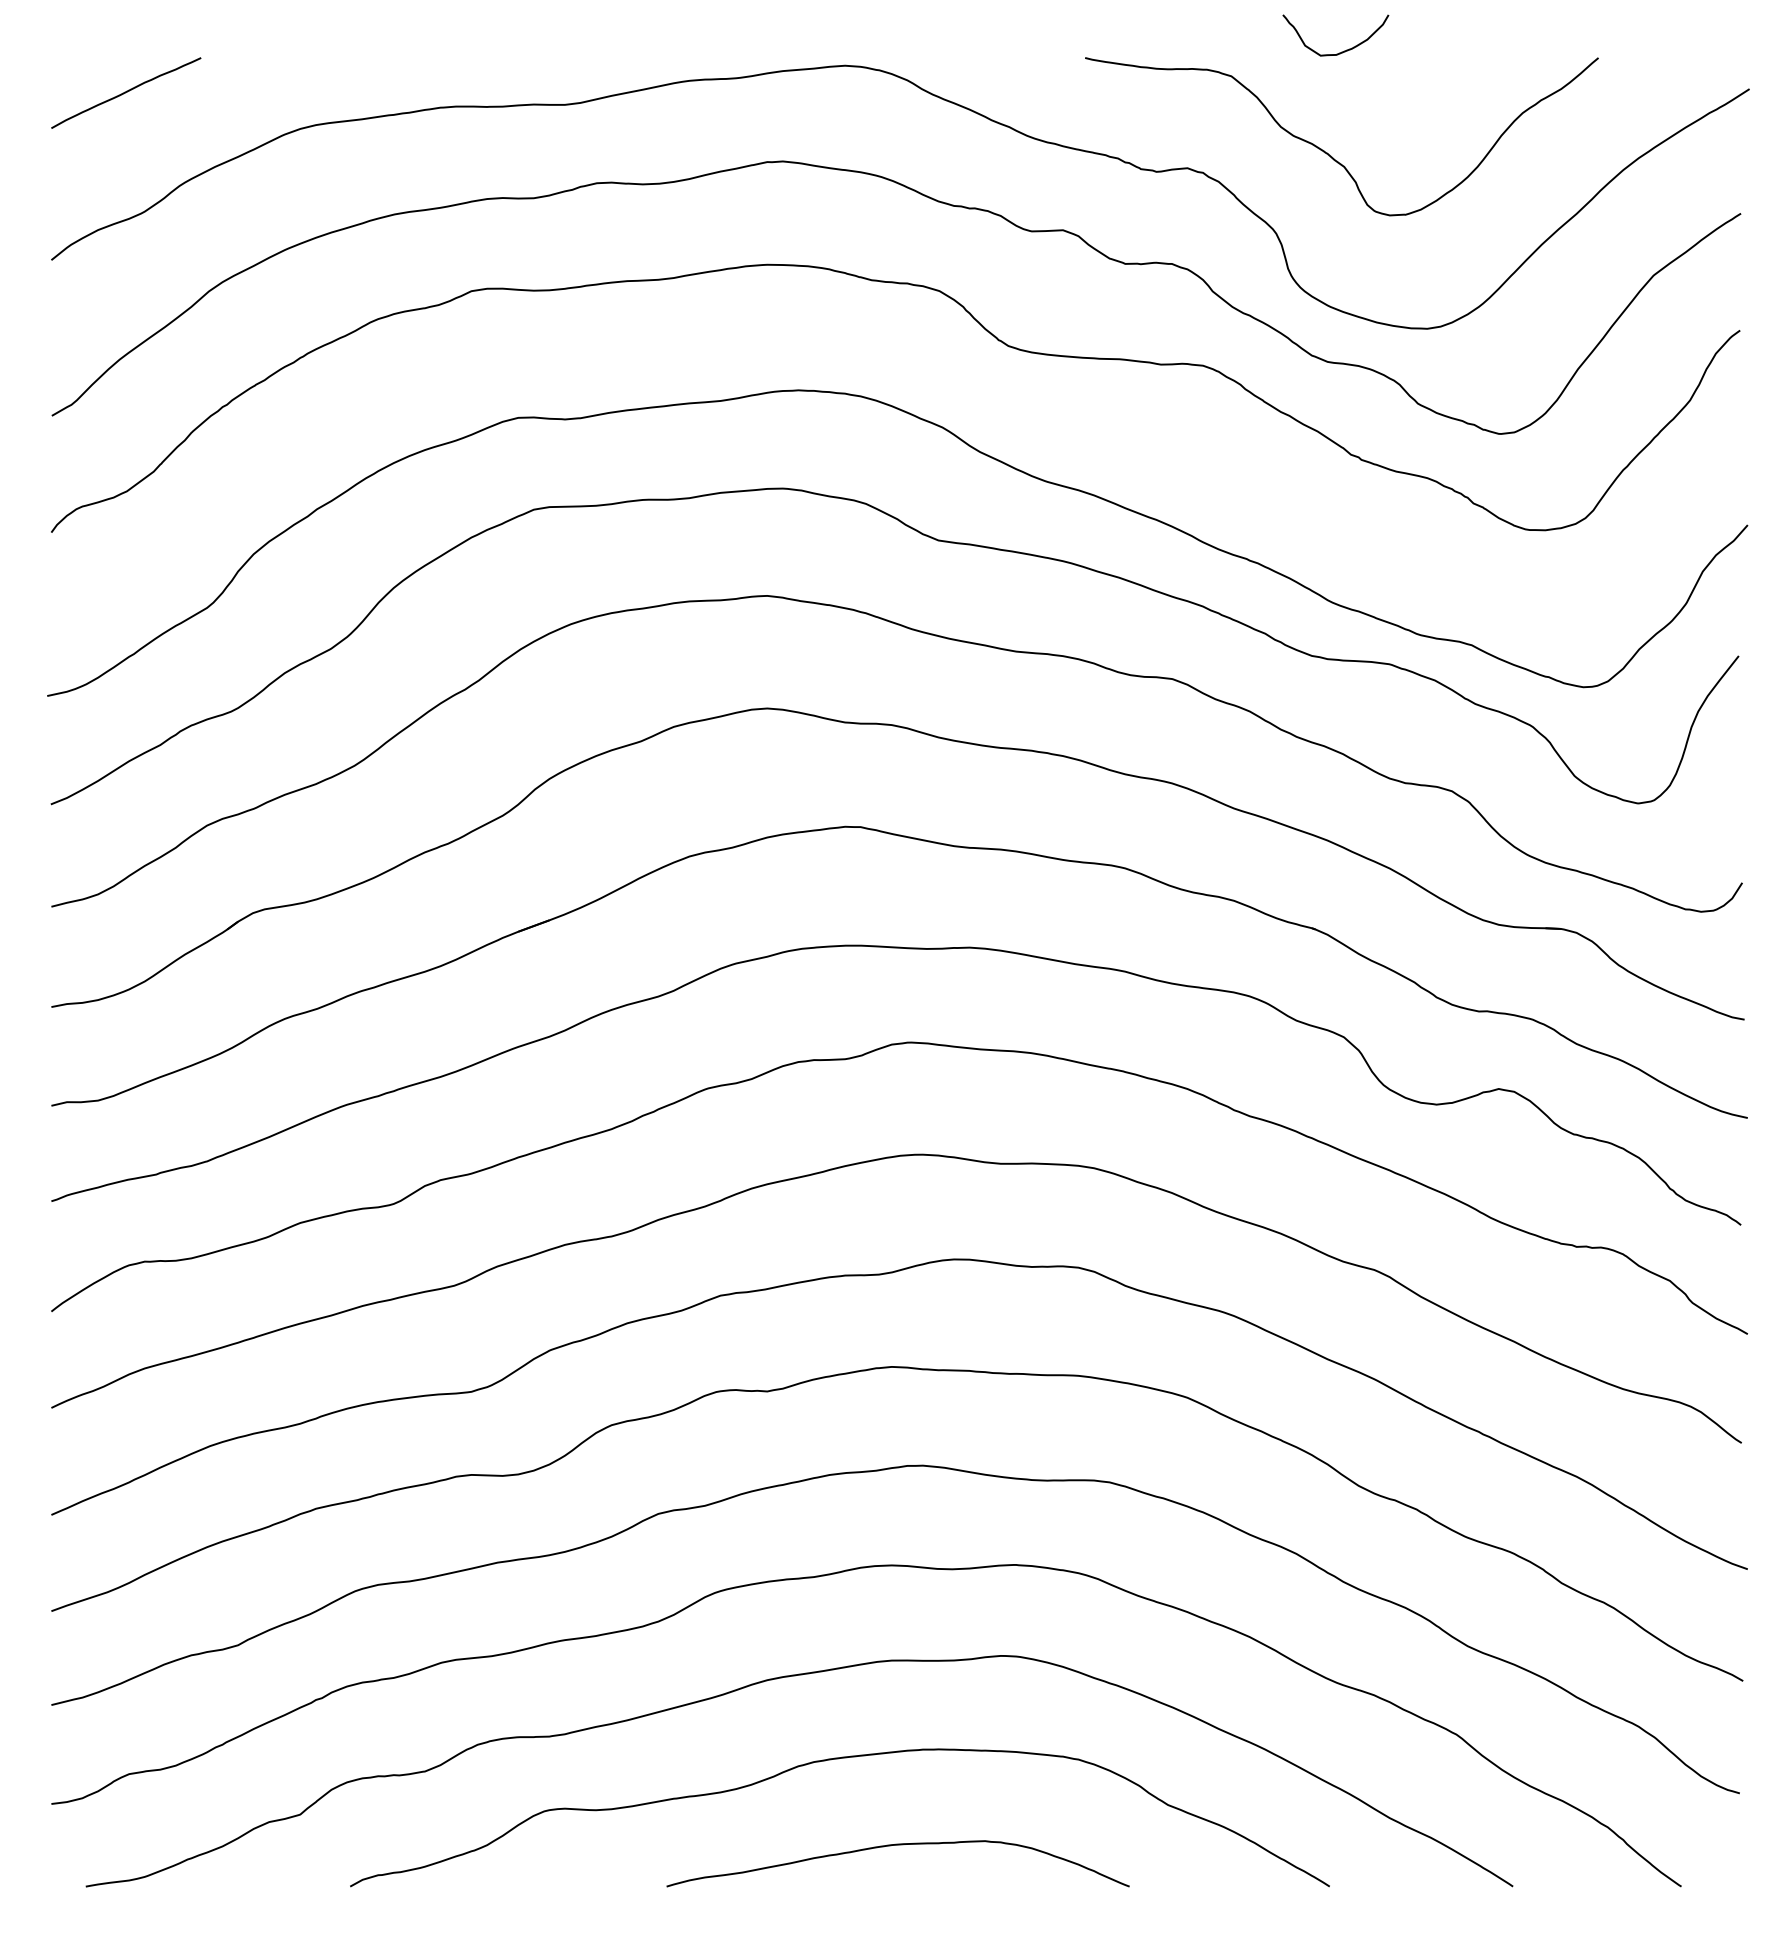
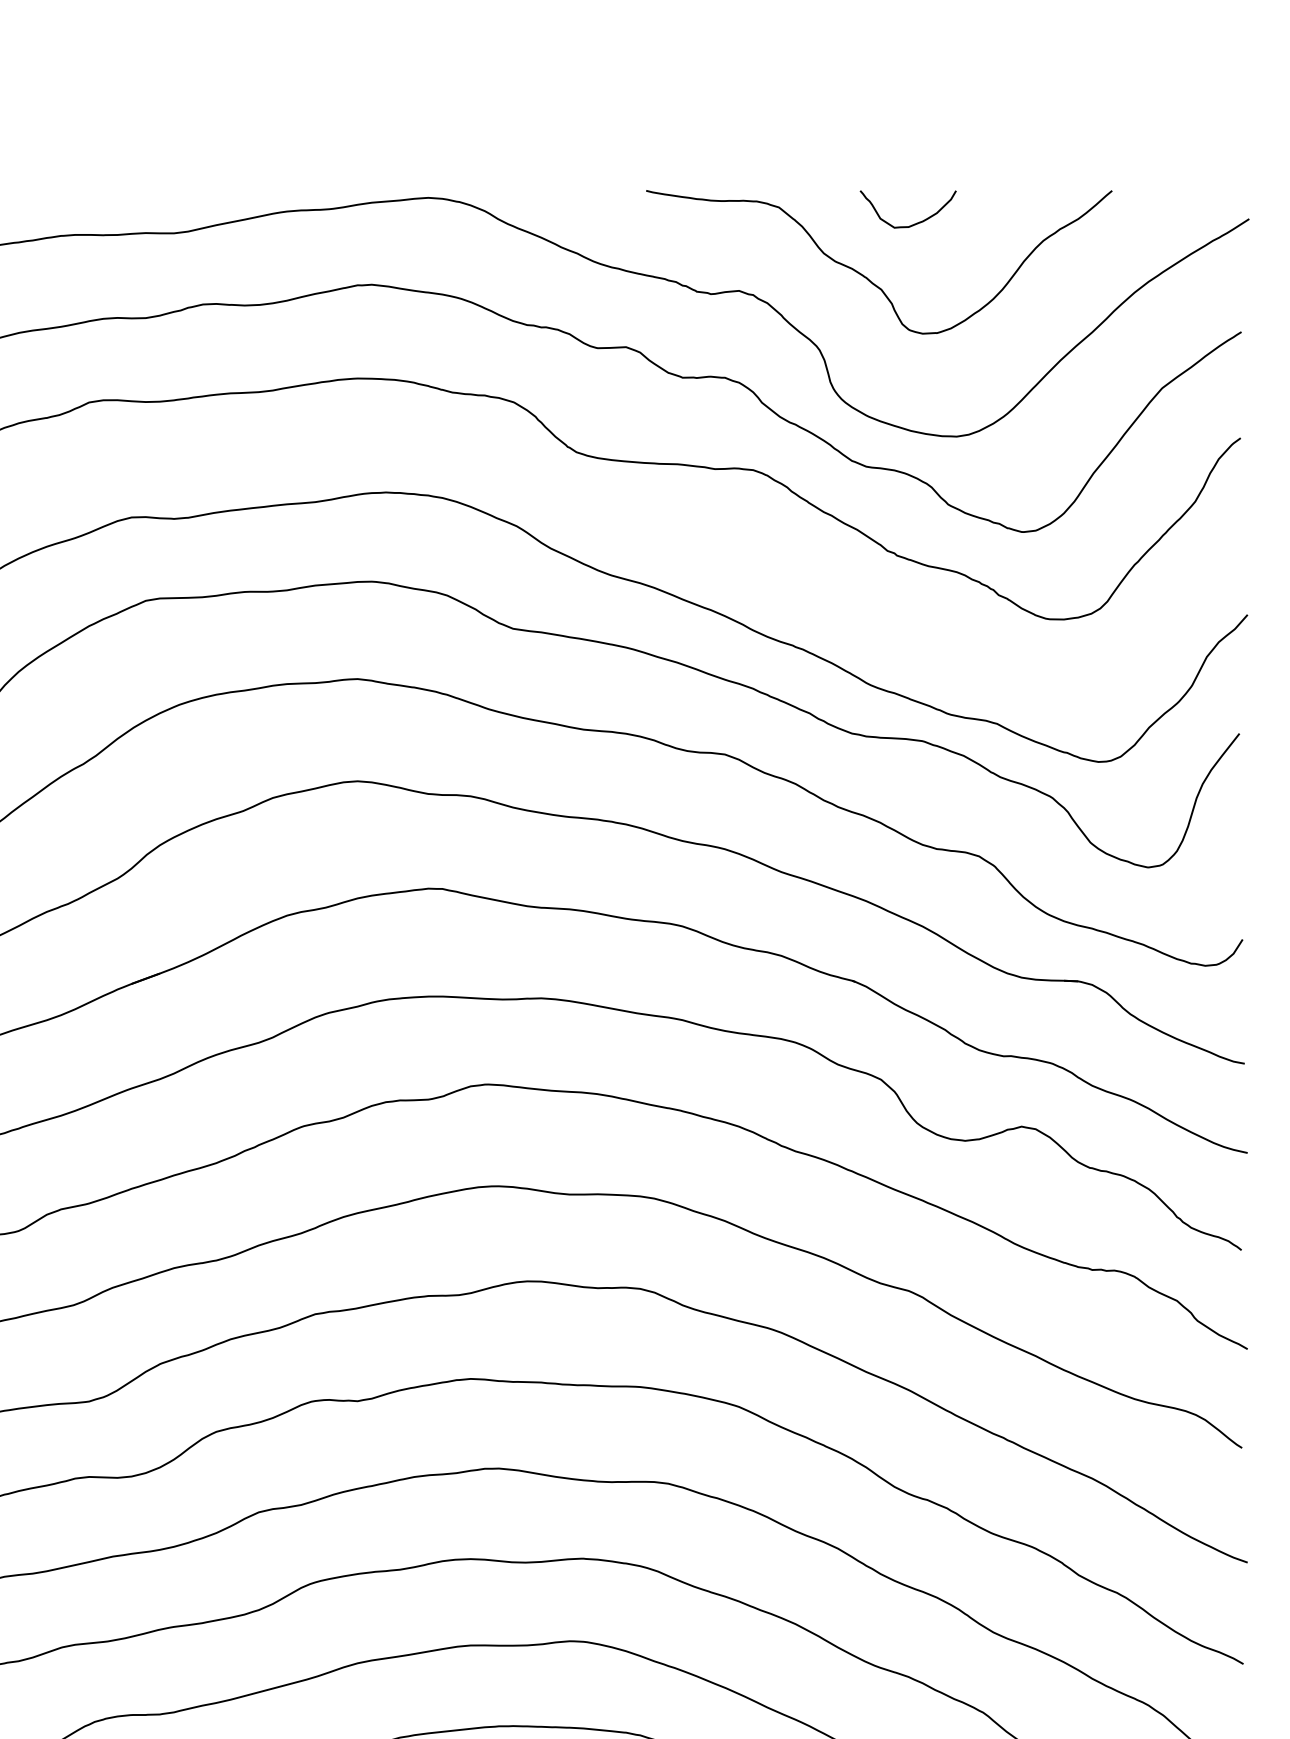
curve: (1341, 51) -> (913, 223), moved

